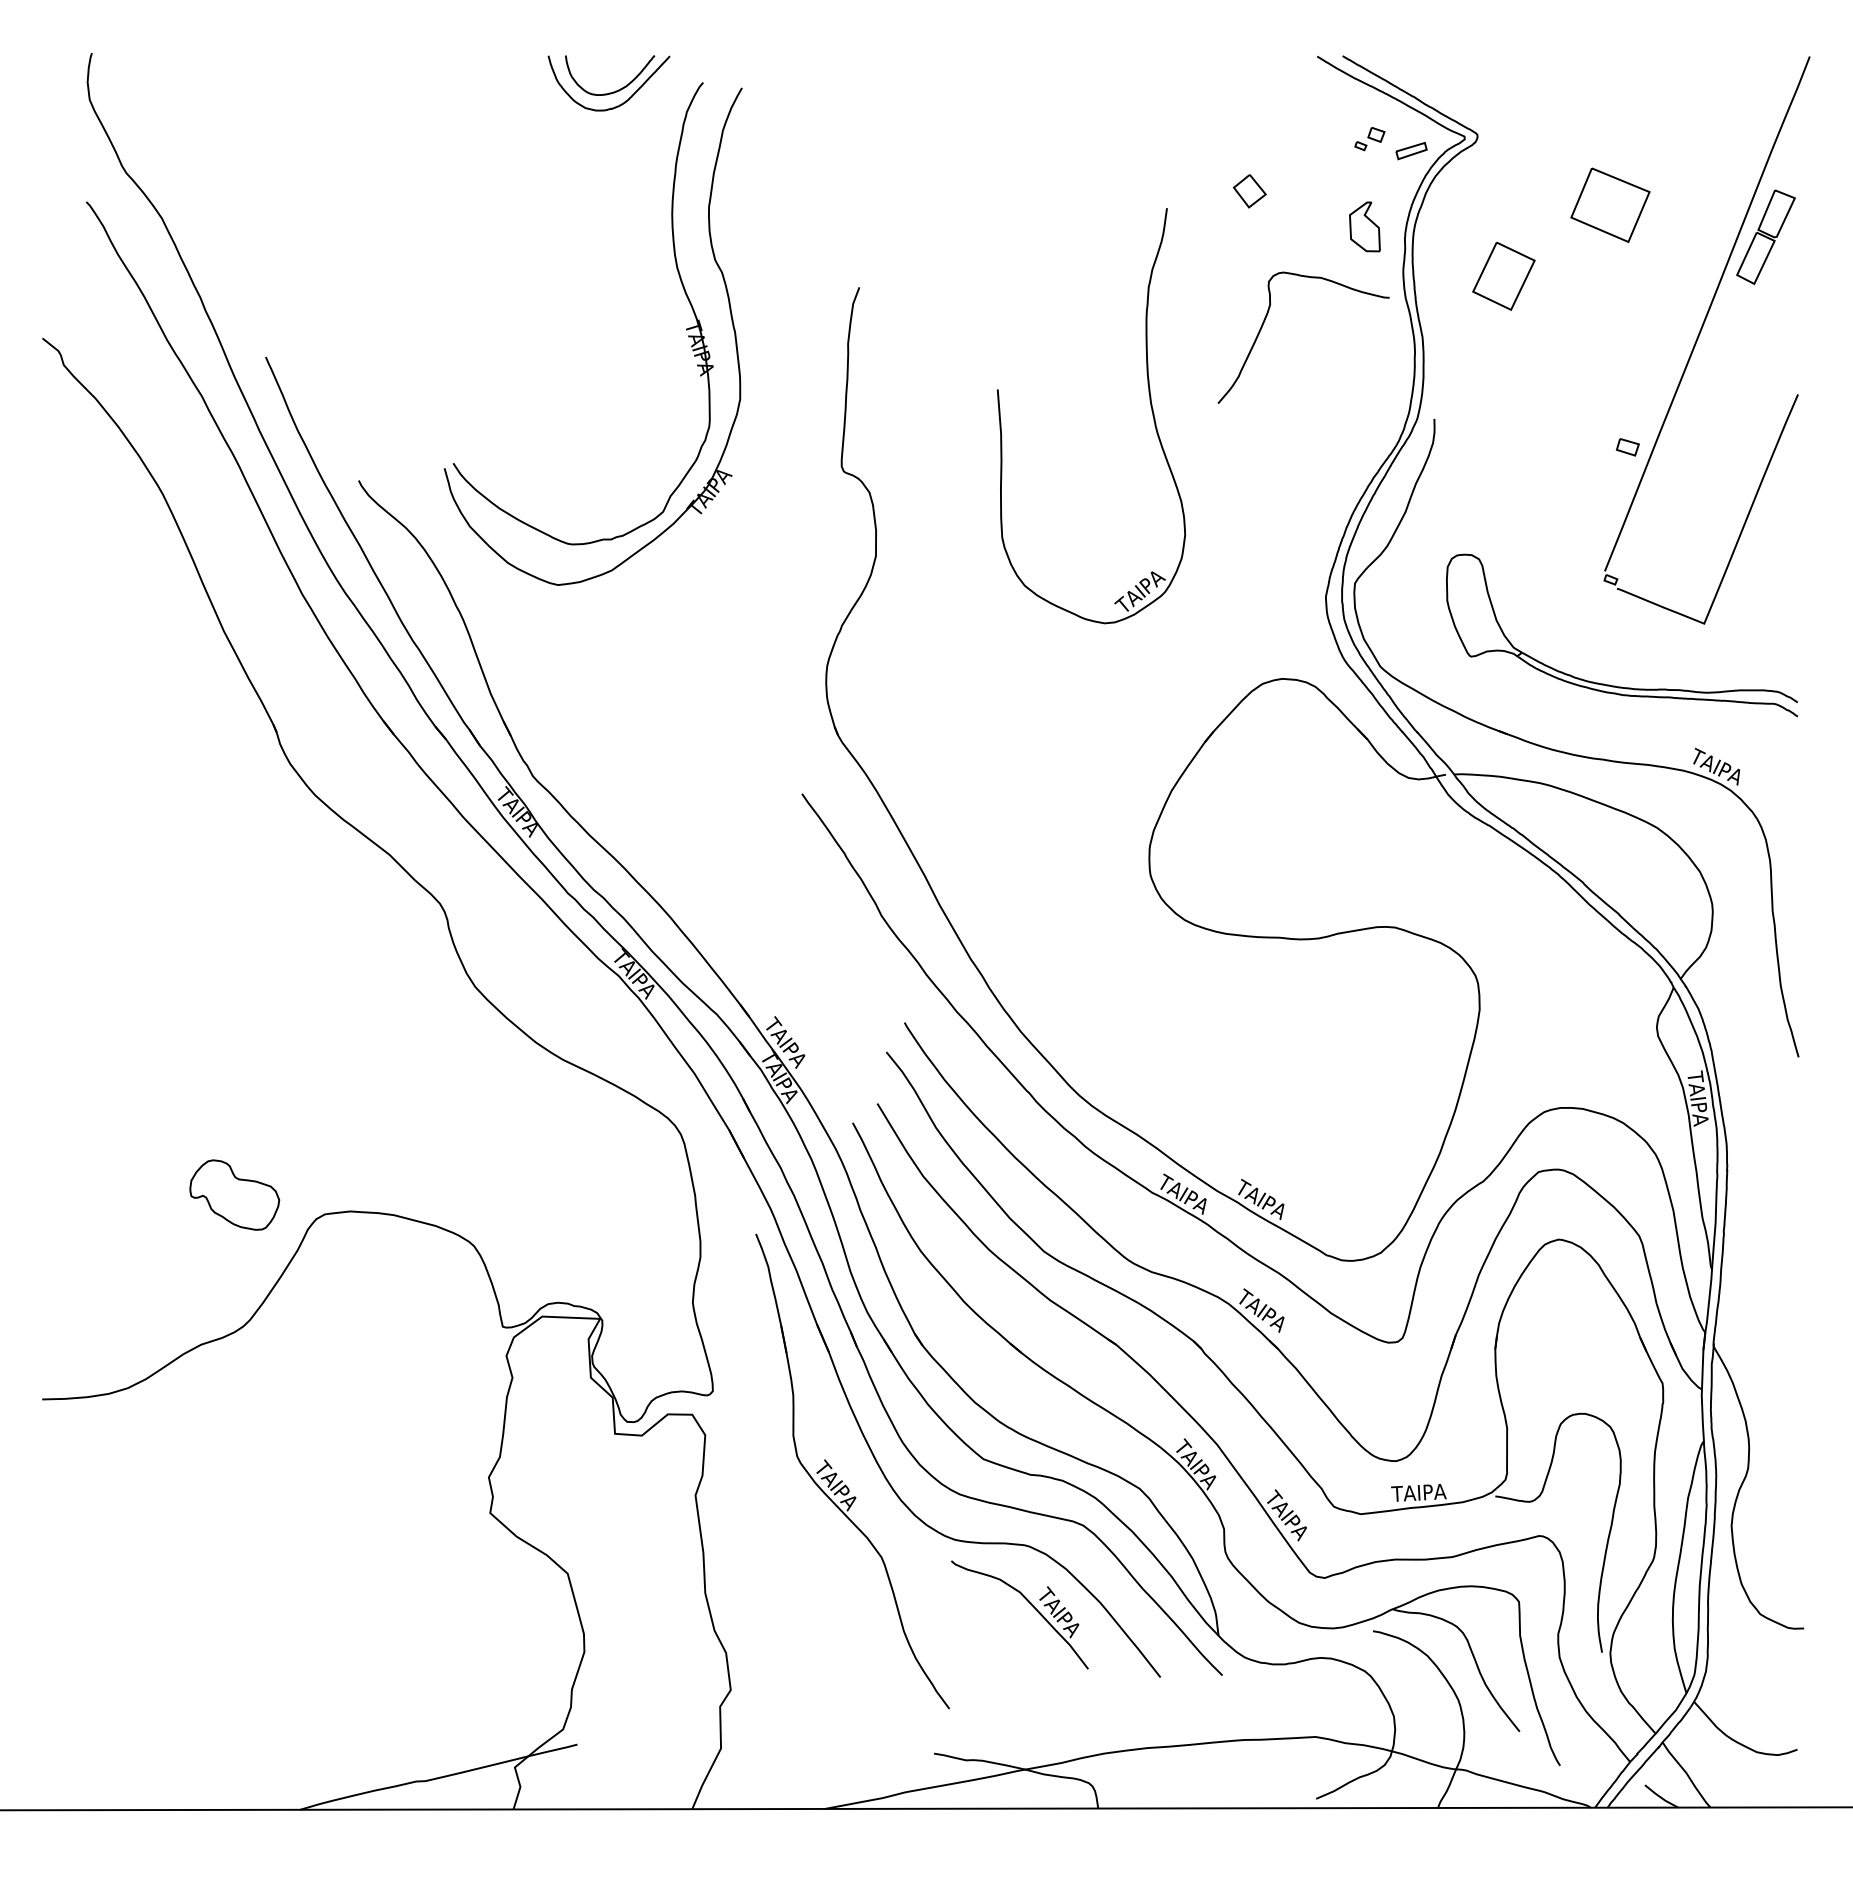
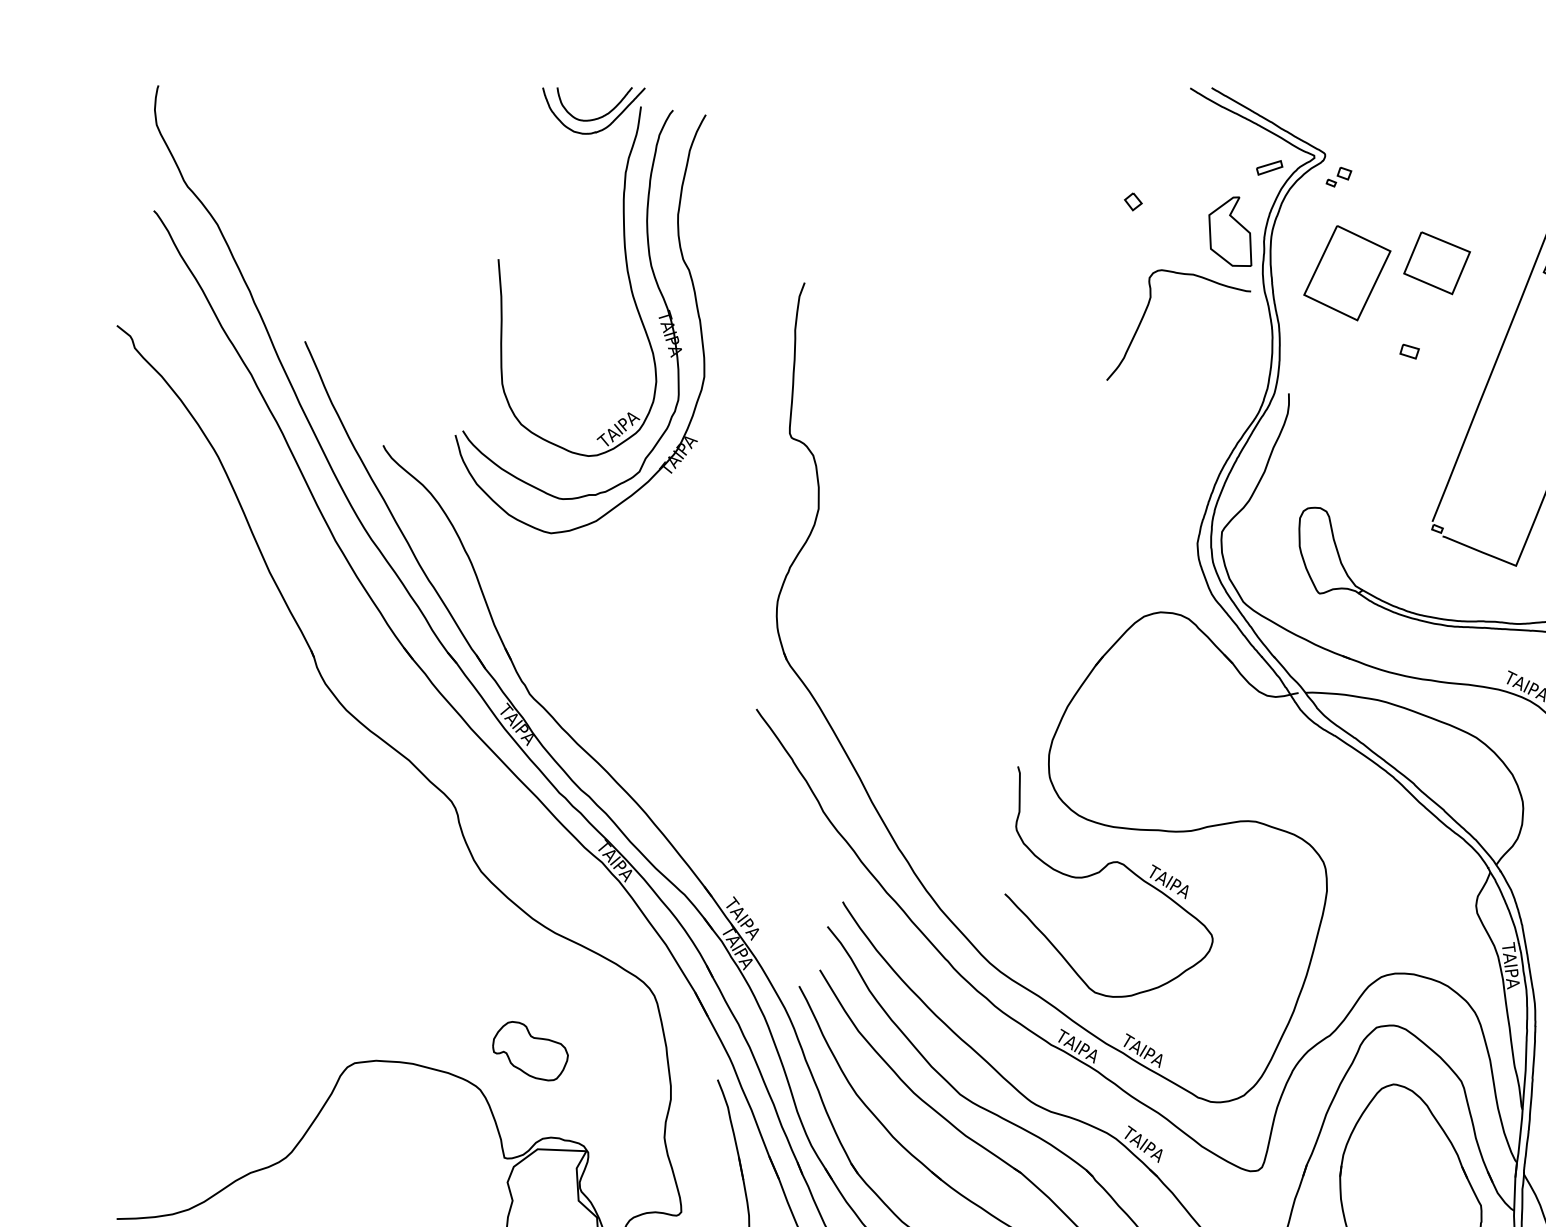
part: (1369, 139) -> (1338, 177), moved
part: (1249, 191) -> (1133, 201), size x0.62
part: (1610, 204) -> (1437, 262), moved
part: (1364, 226) -> (1230, 231), size x1.67
part: (1503, 276) -> (1347, 273), size x1.67
part: (1150, 406) -> (627, 273), moved
part: (1627, 447) -> (1409, 351), moved
part: (1213, 985) -> (1102, 870), added
part: (234, 1194) -> (530, 1050), moved

